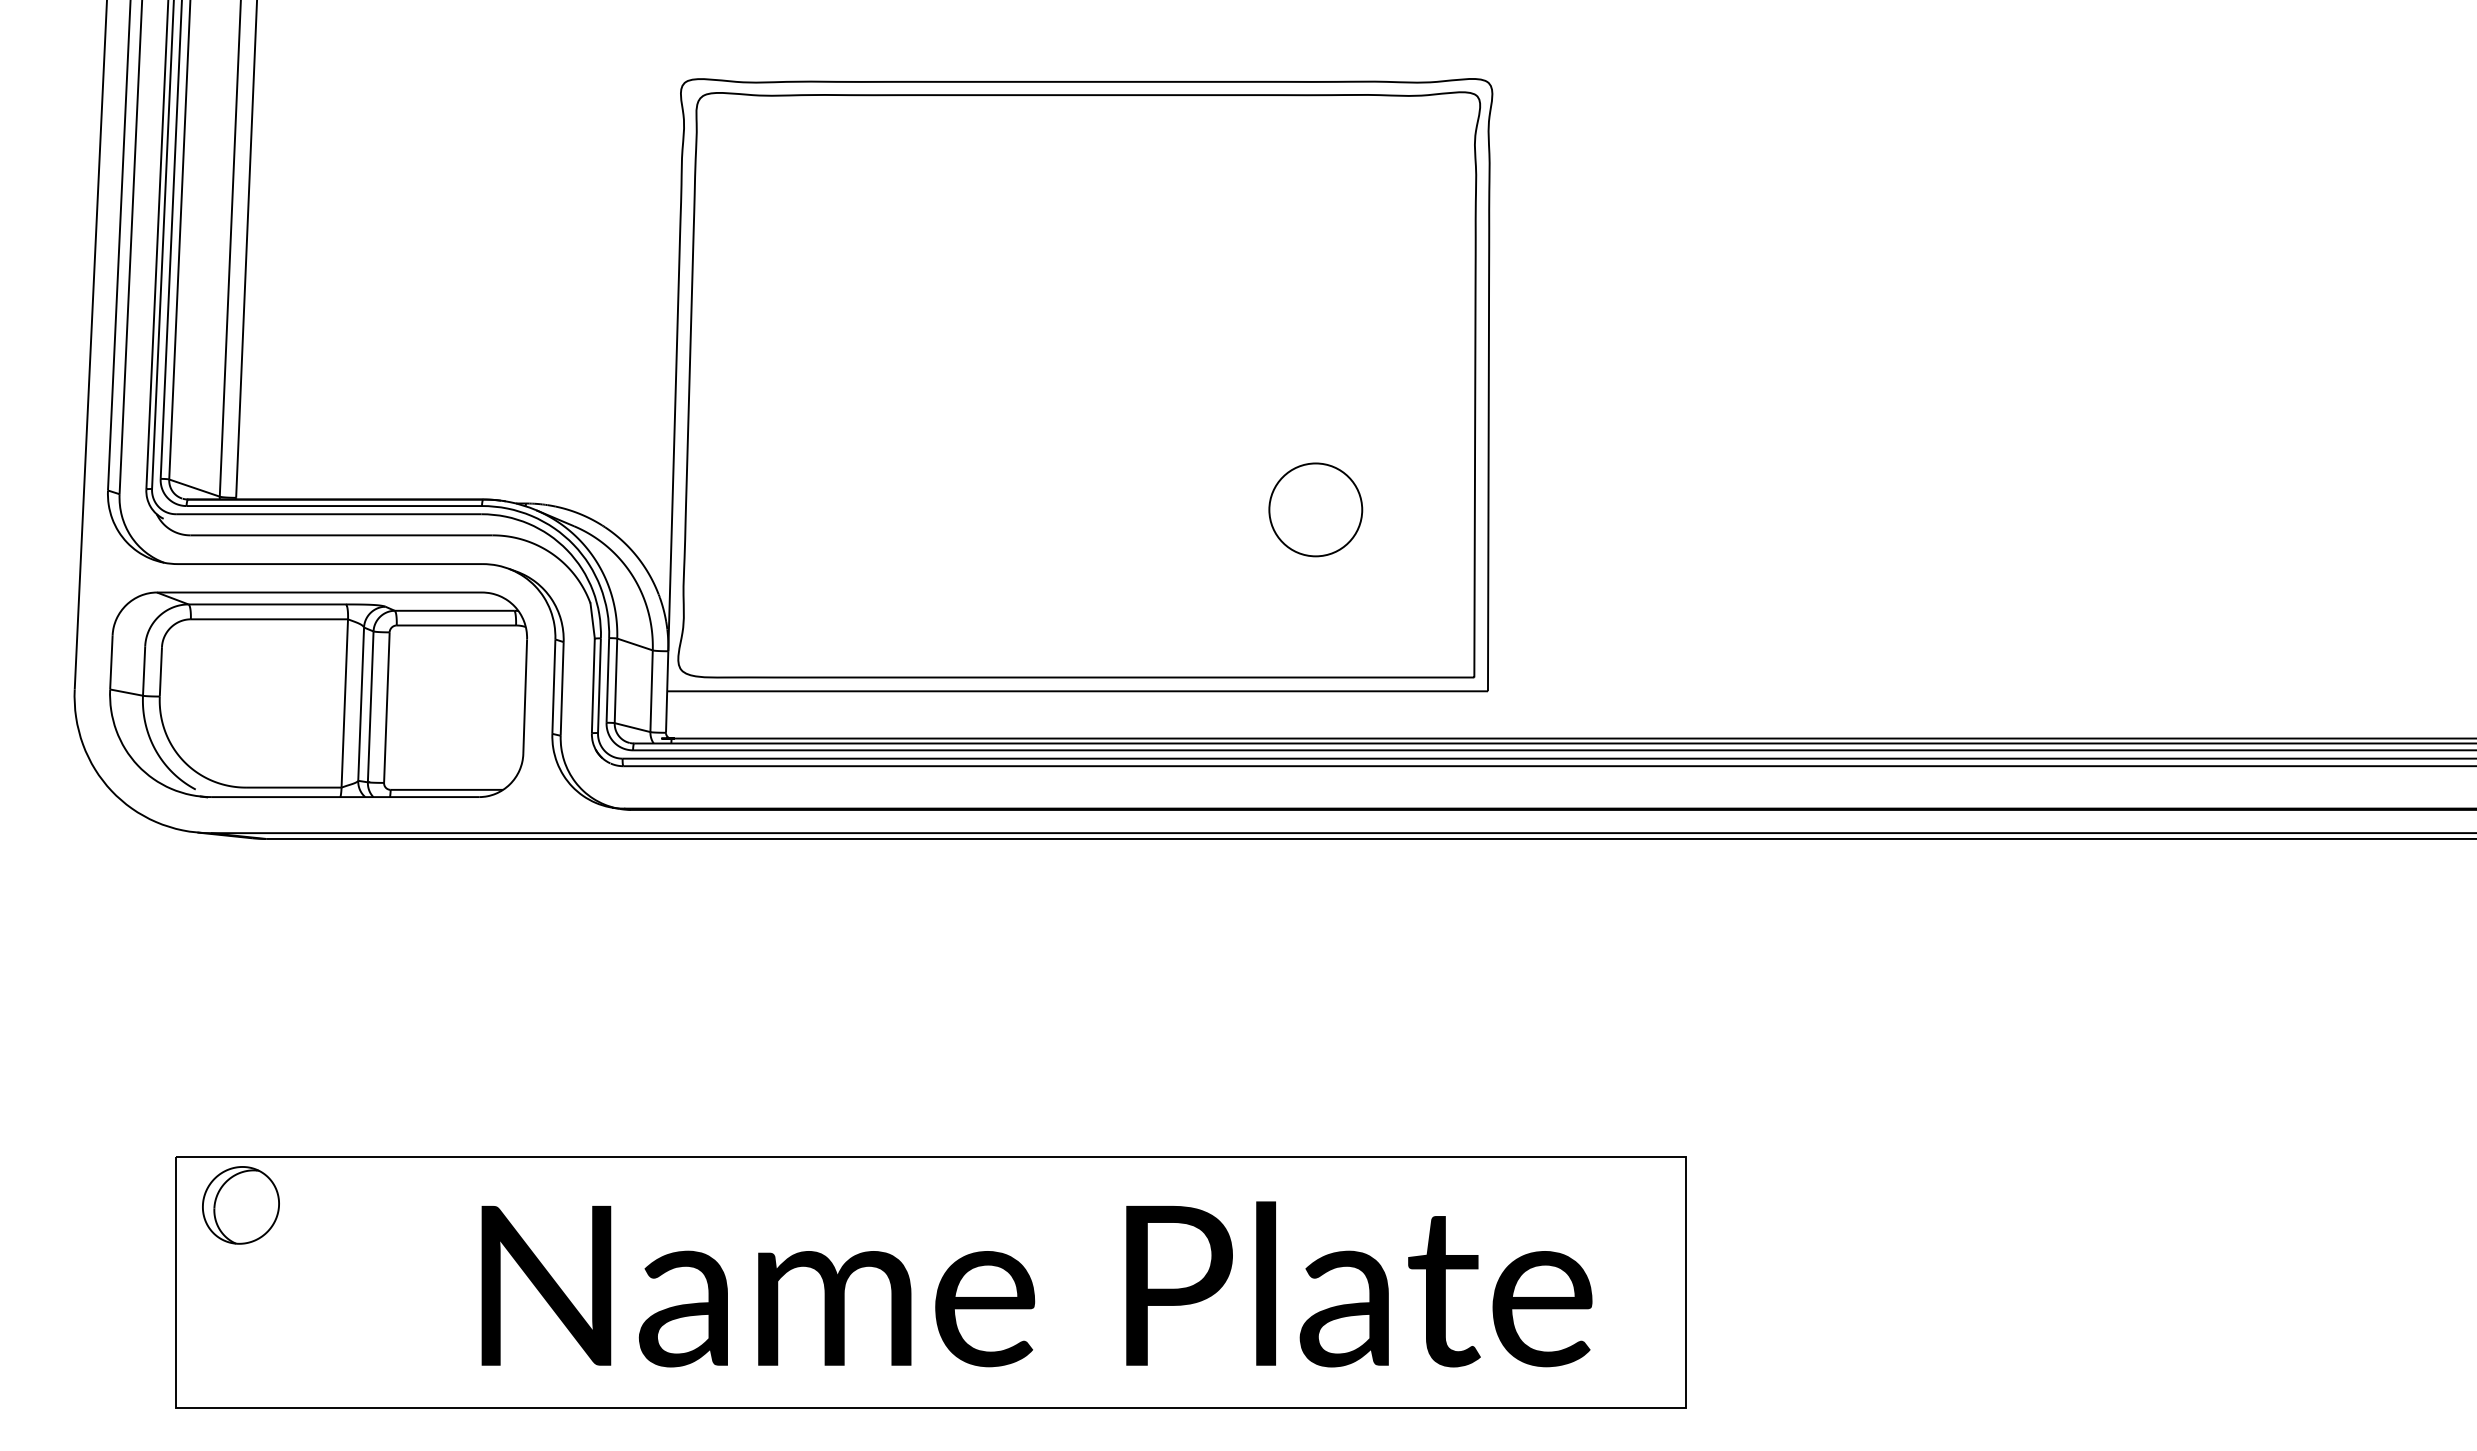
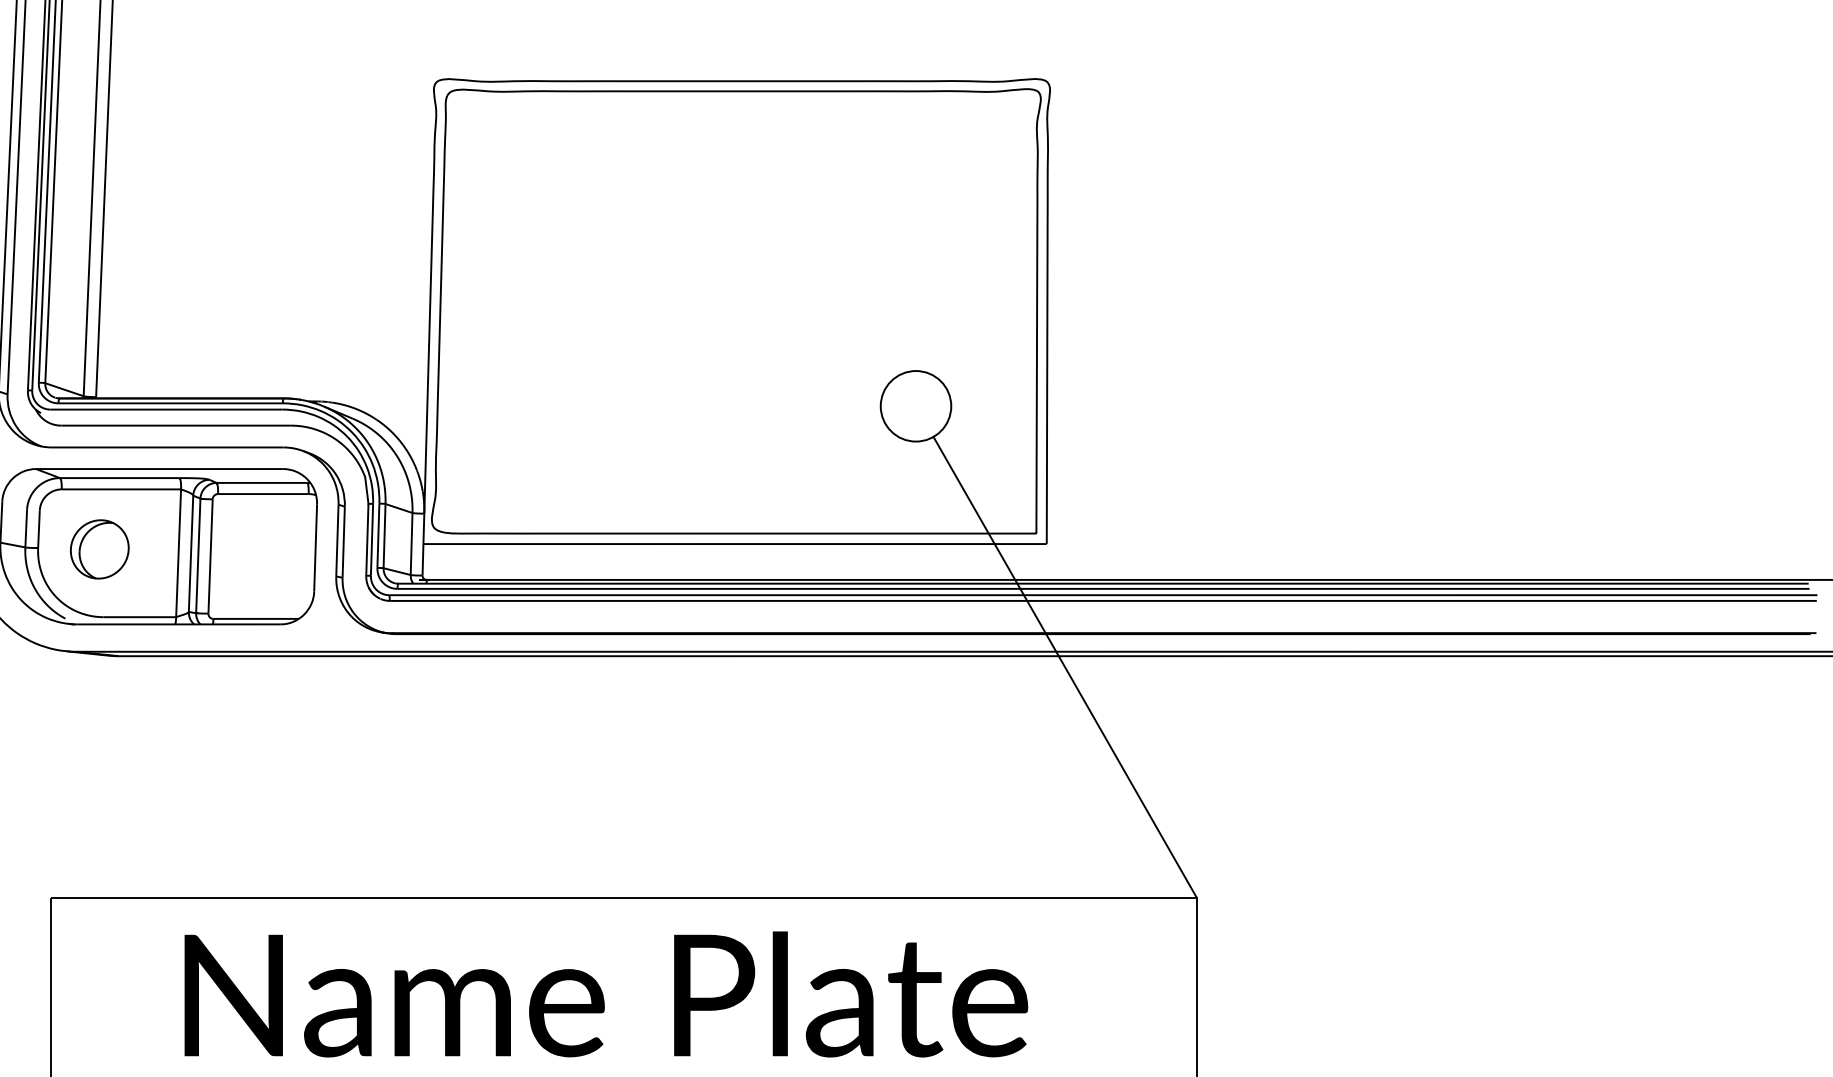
line: (1511, 853) -> (1064, 667), added
part: (240, 1205) -> (99, 549), moved
text: (1036, 1284) -> (605, 994), moved

